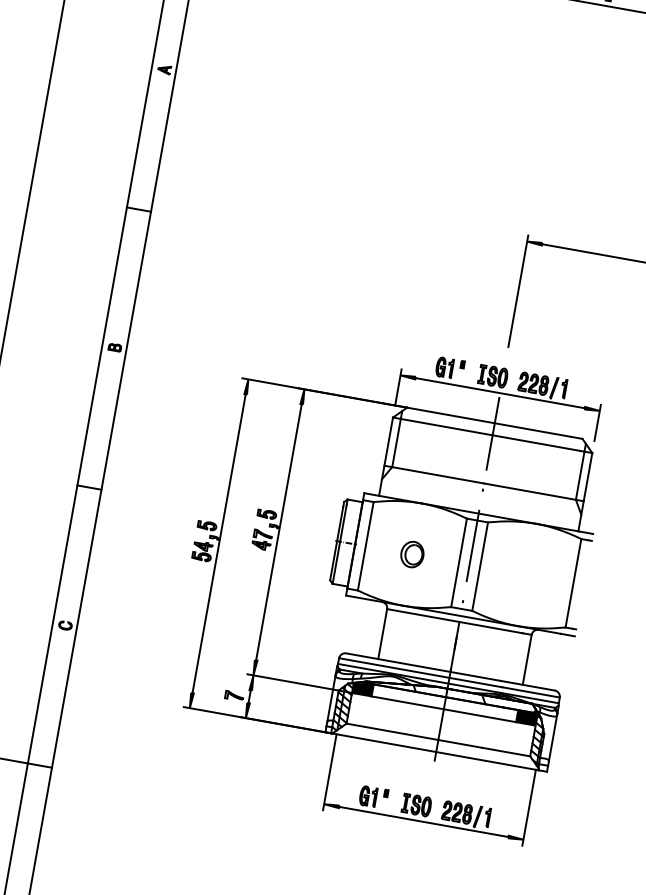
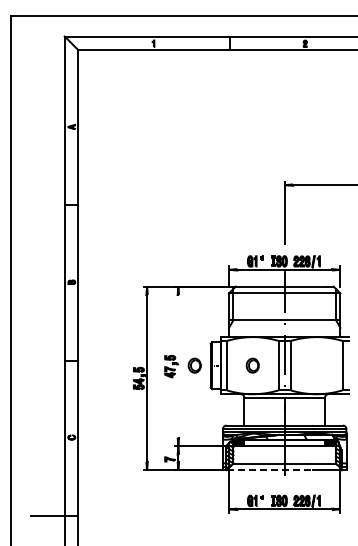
line: (279, 532) -> (178, 366), removed
part: (308, 535) -> (194, 365), added
line: (408, 747) -> (269, 470), solid -> dashed

